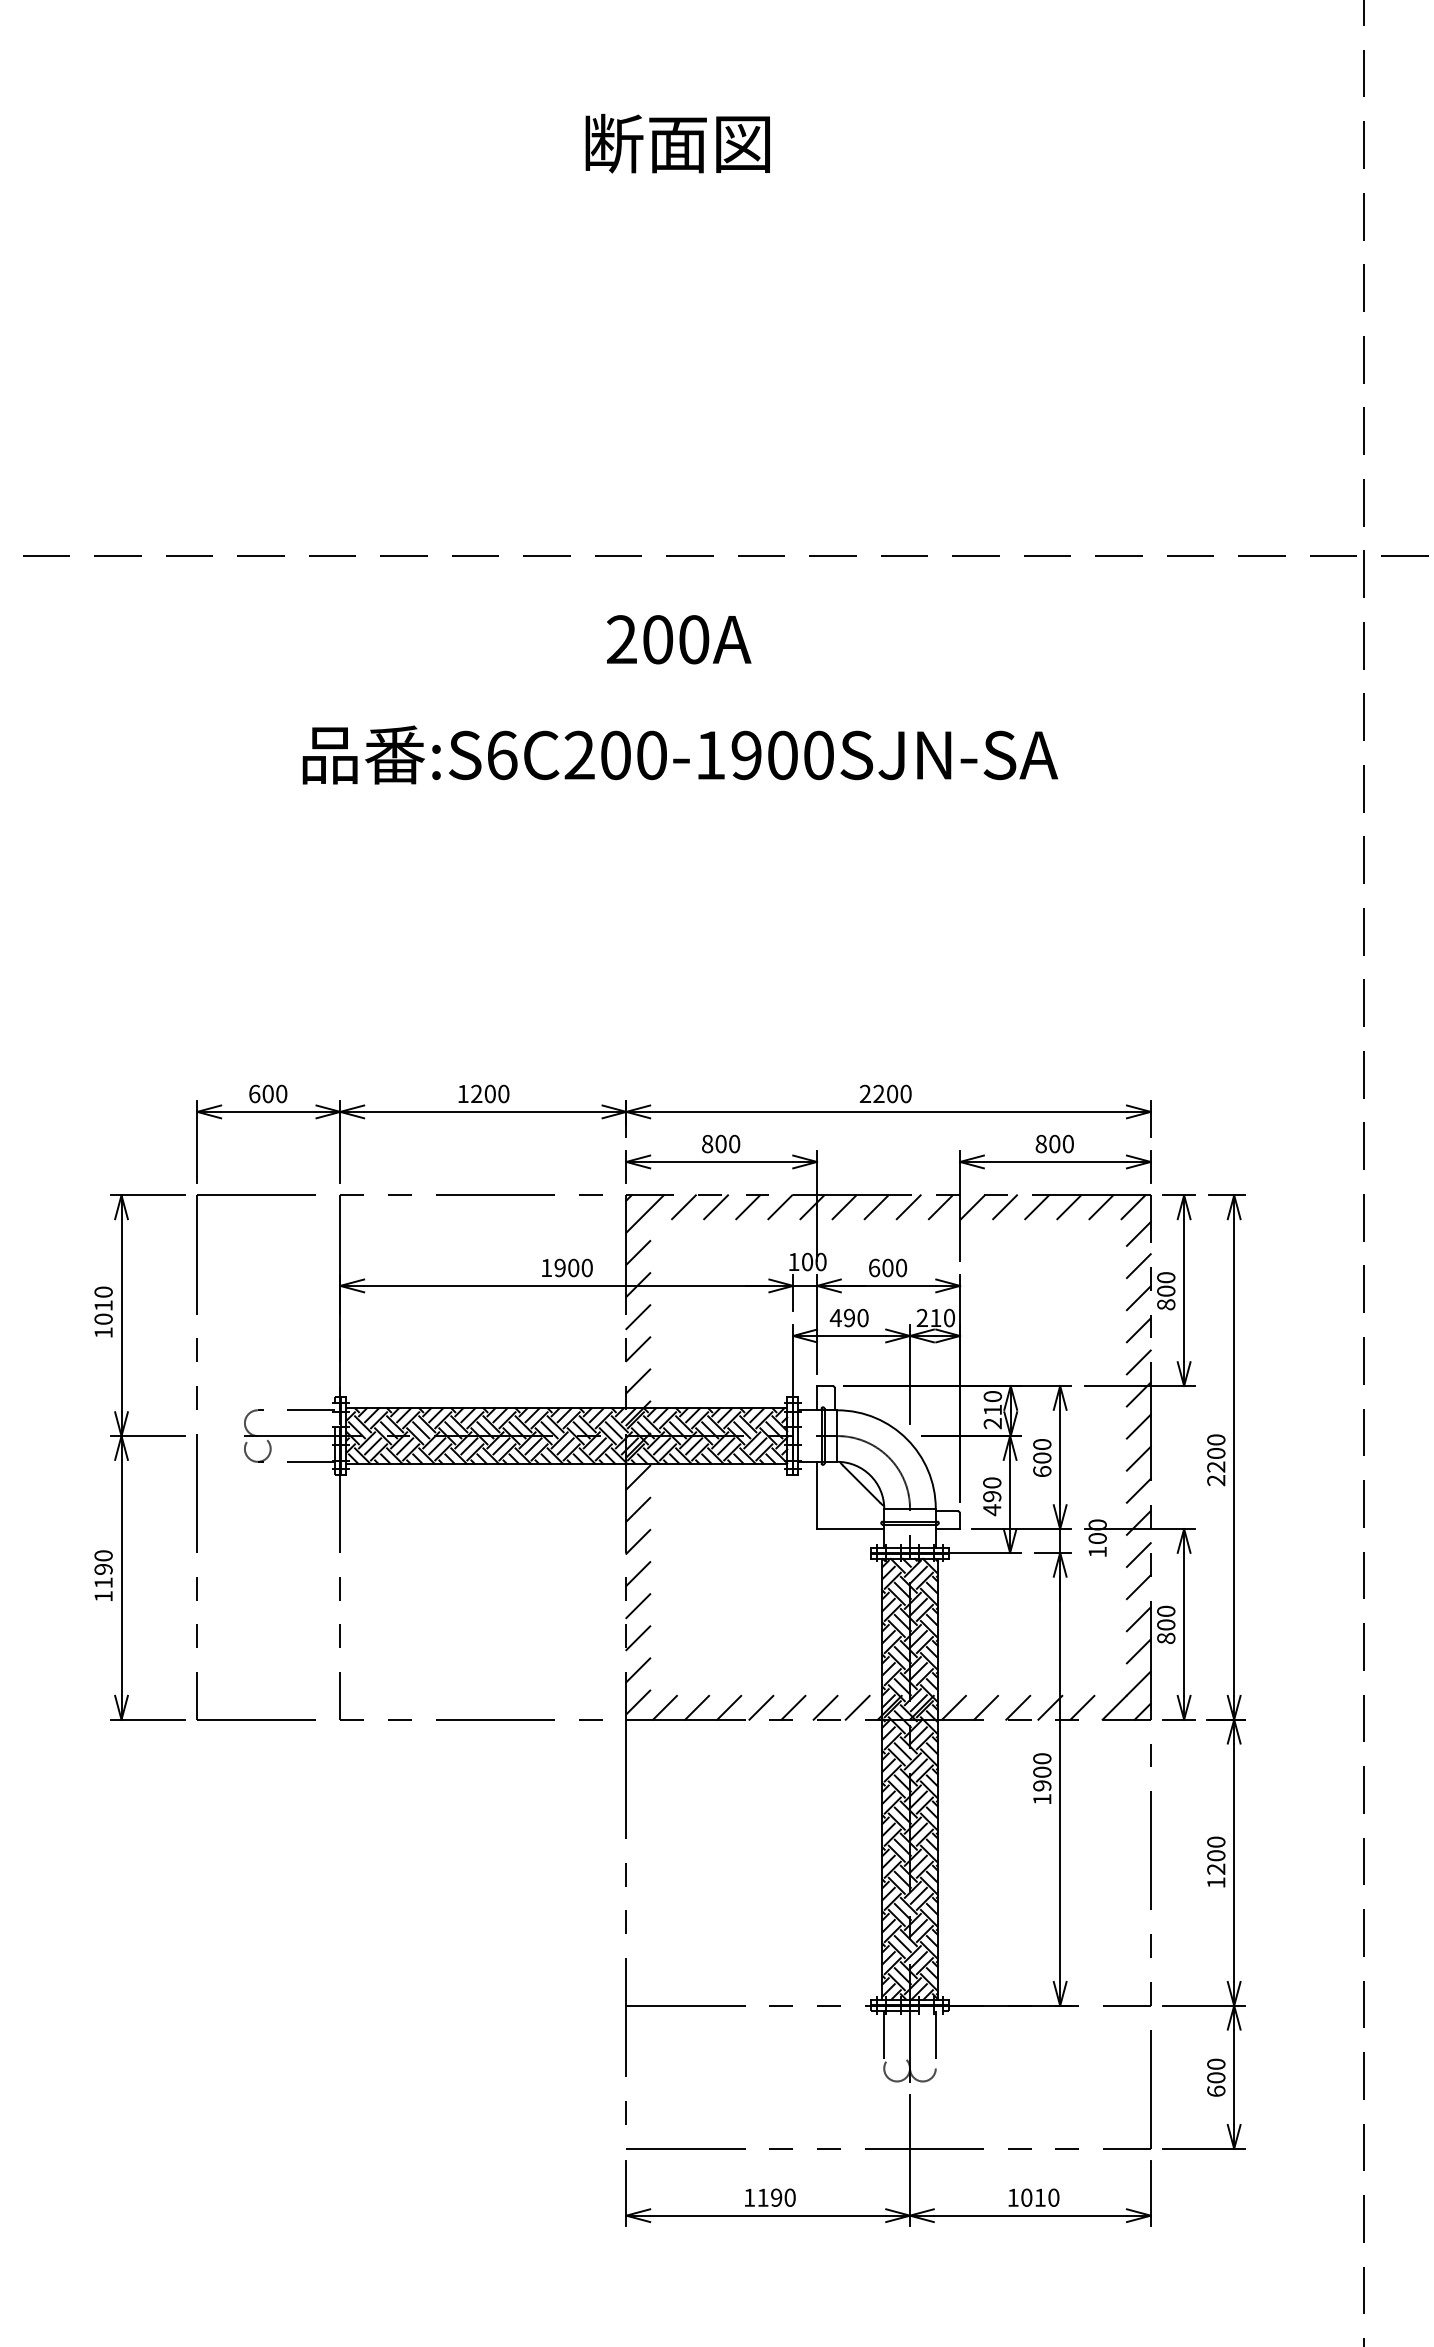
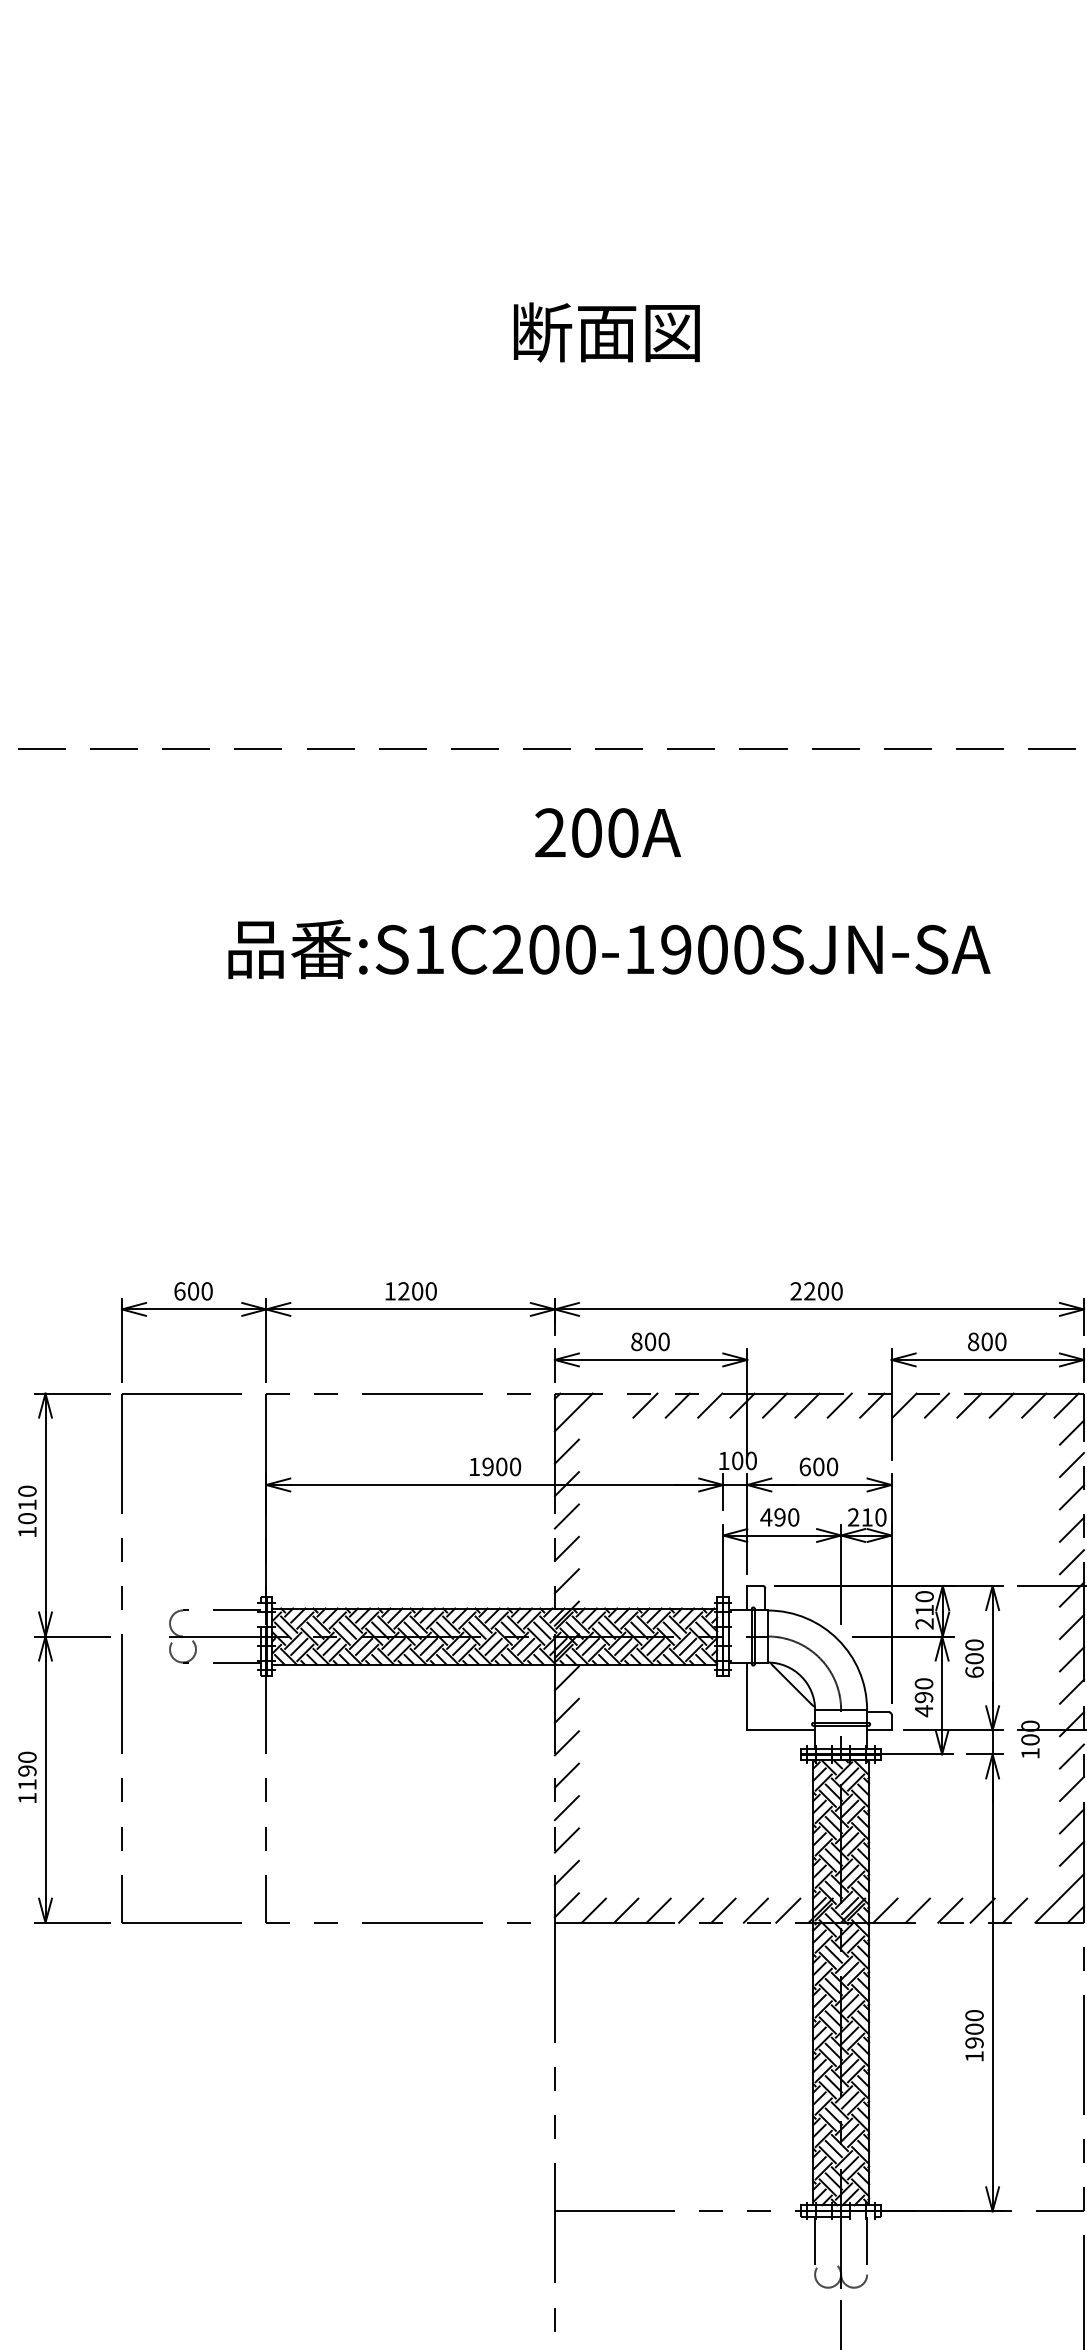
text: (502, 755) -> (429, 949), :S6C200-1900SJN-SA -> :S1C200-1900SJN-SA
line: (683, 1207) -> (612, 1405), removed
text: (1042, 1778) -> (974, 2035), moved

